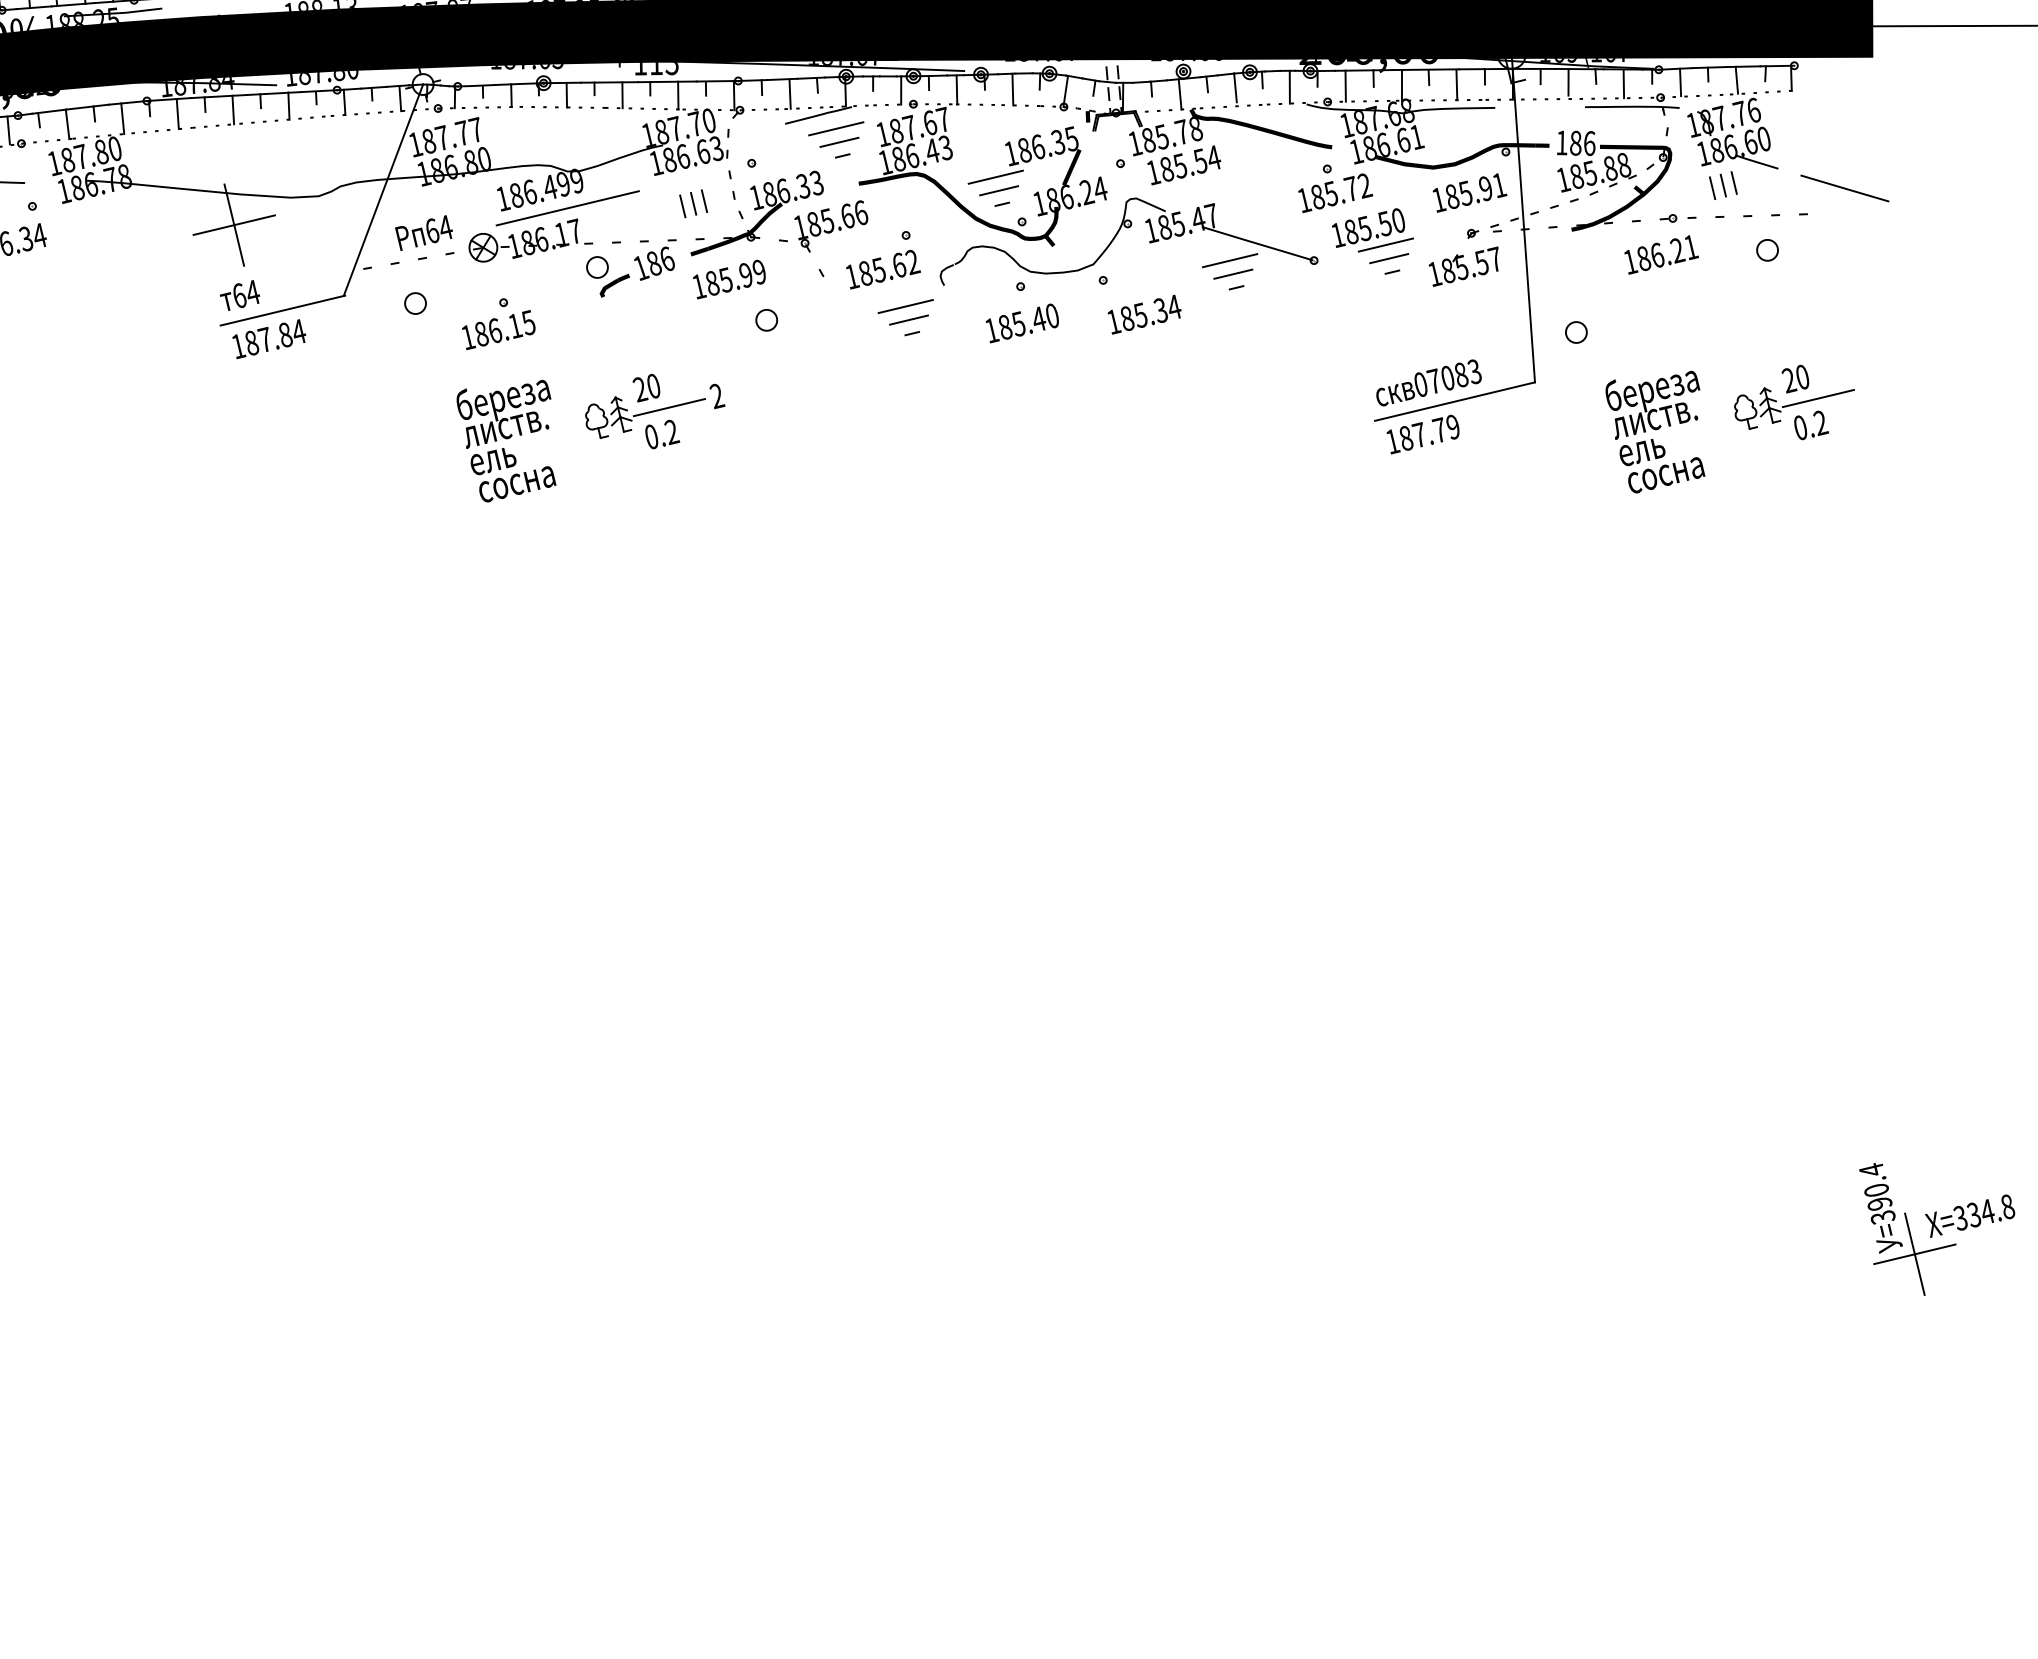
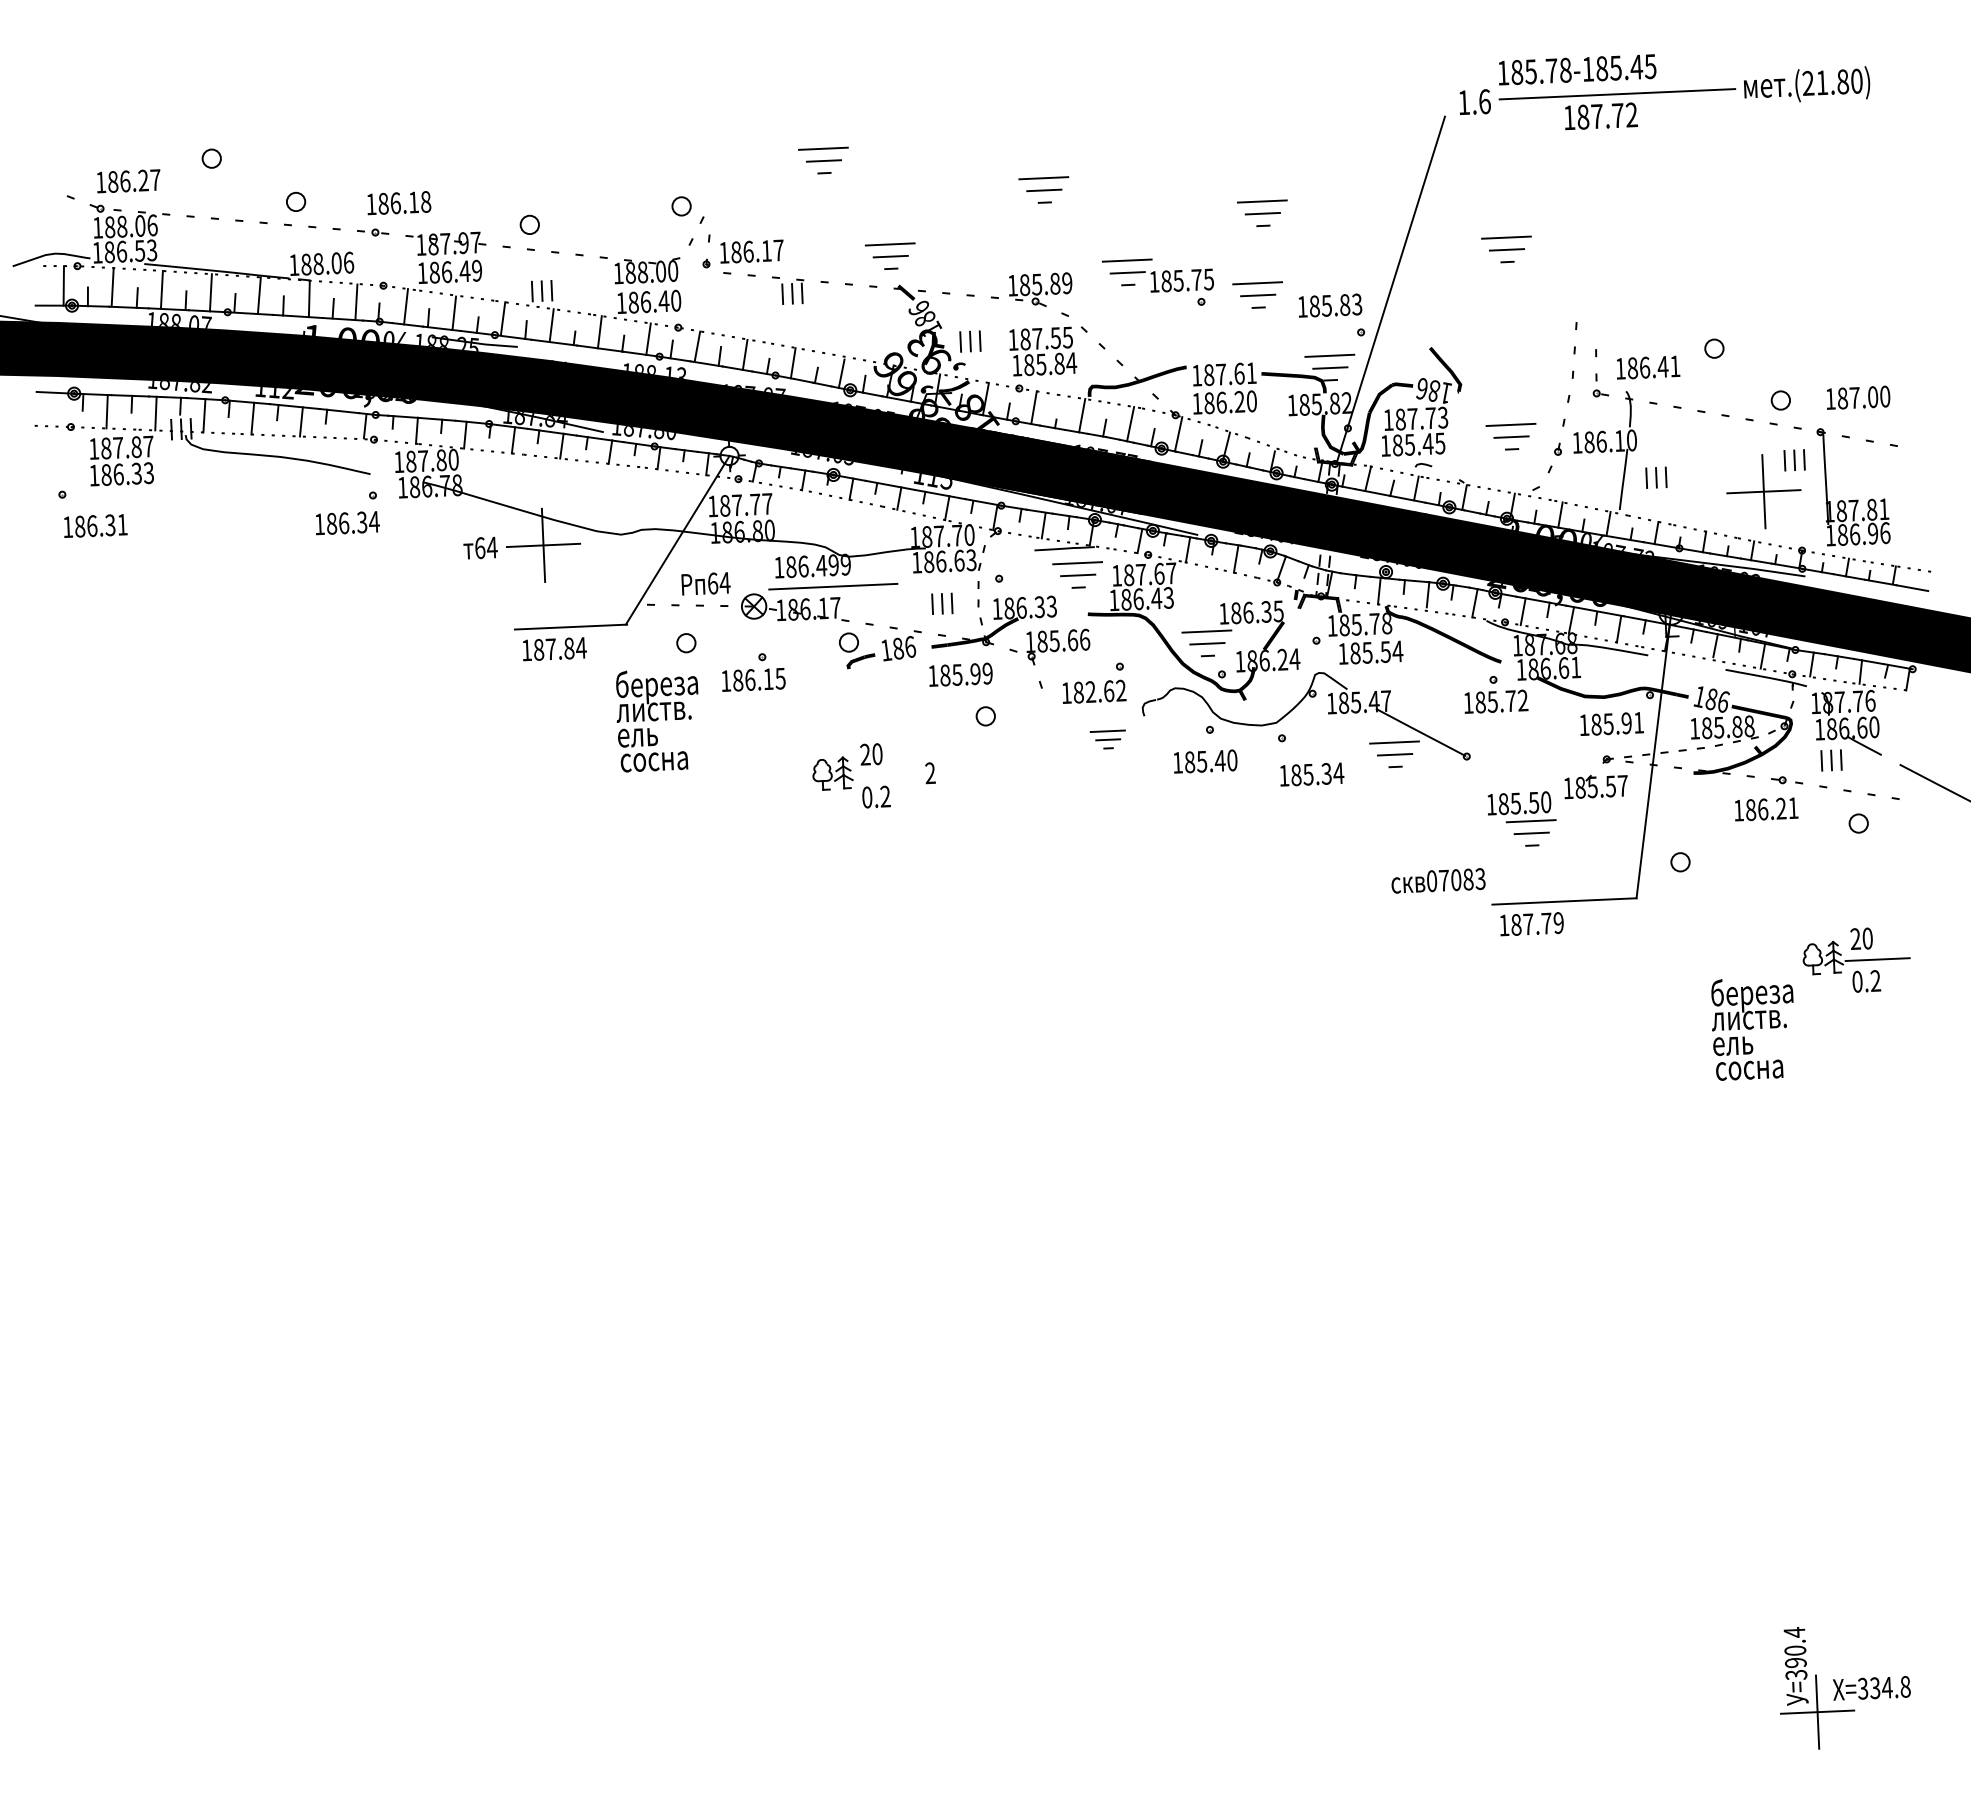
part: (1374, 244) -> (1521, 818), moved
text: (878, 270) -> (1090, 692), 185.62 -> 182.62
text: (239, 295) -> (480, 547), moved
part: (908, 319) -> (1107, 739), size x0.7
text: (1428, 382) -> (1438, 880), moved
line: (669, 406) -> (887, 774), removed
text: (1660, 429) -> (1752, 1029), moved
text: (511, 438) -> (657, 721), moved

